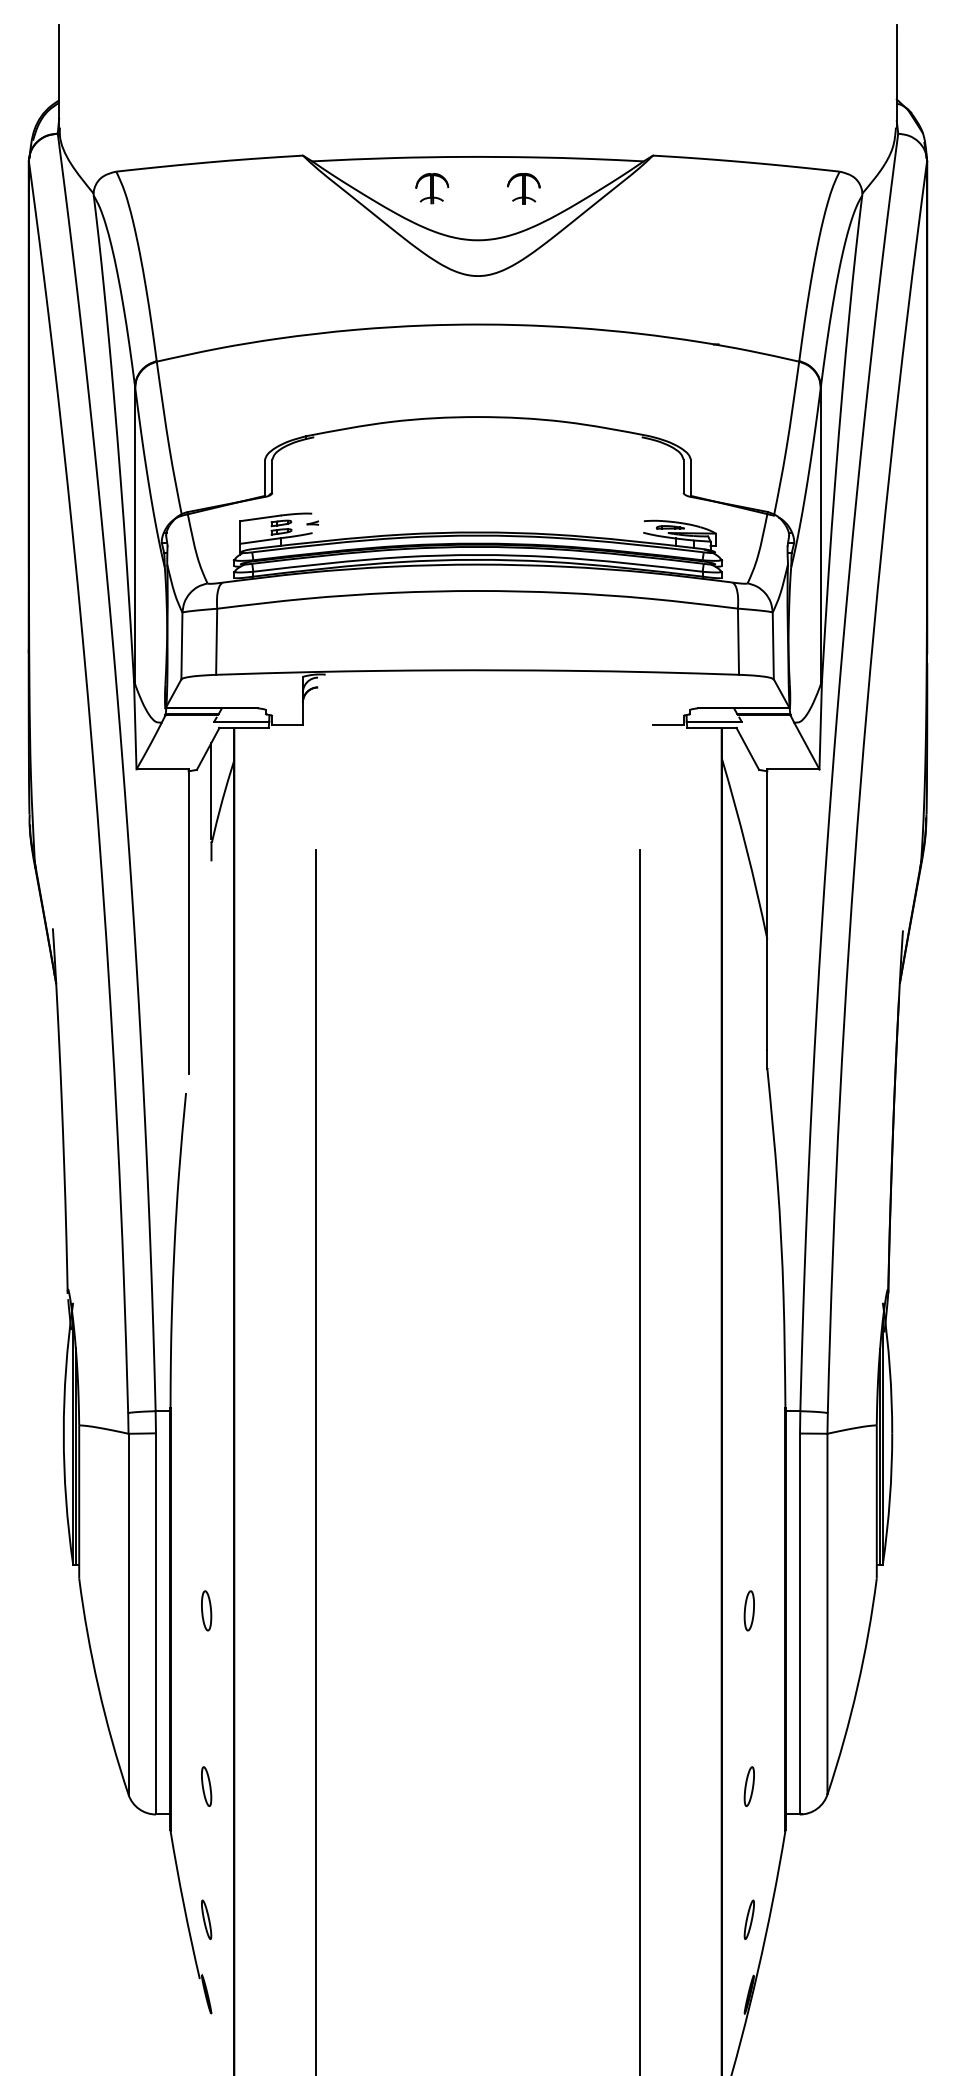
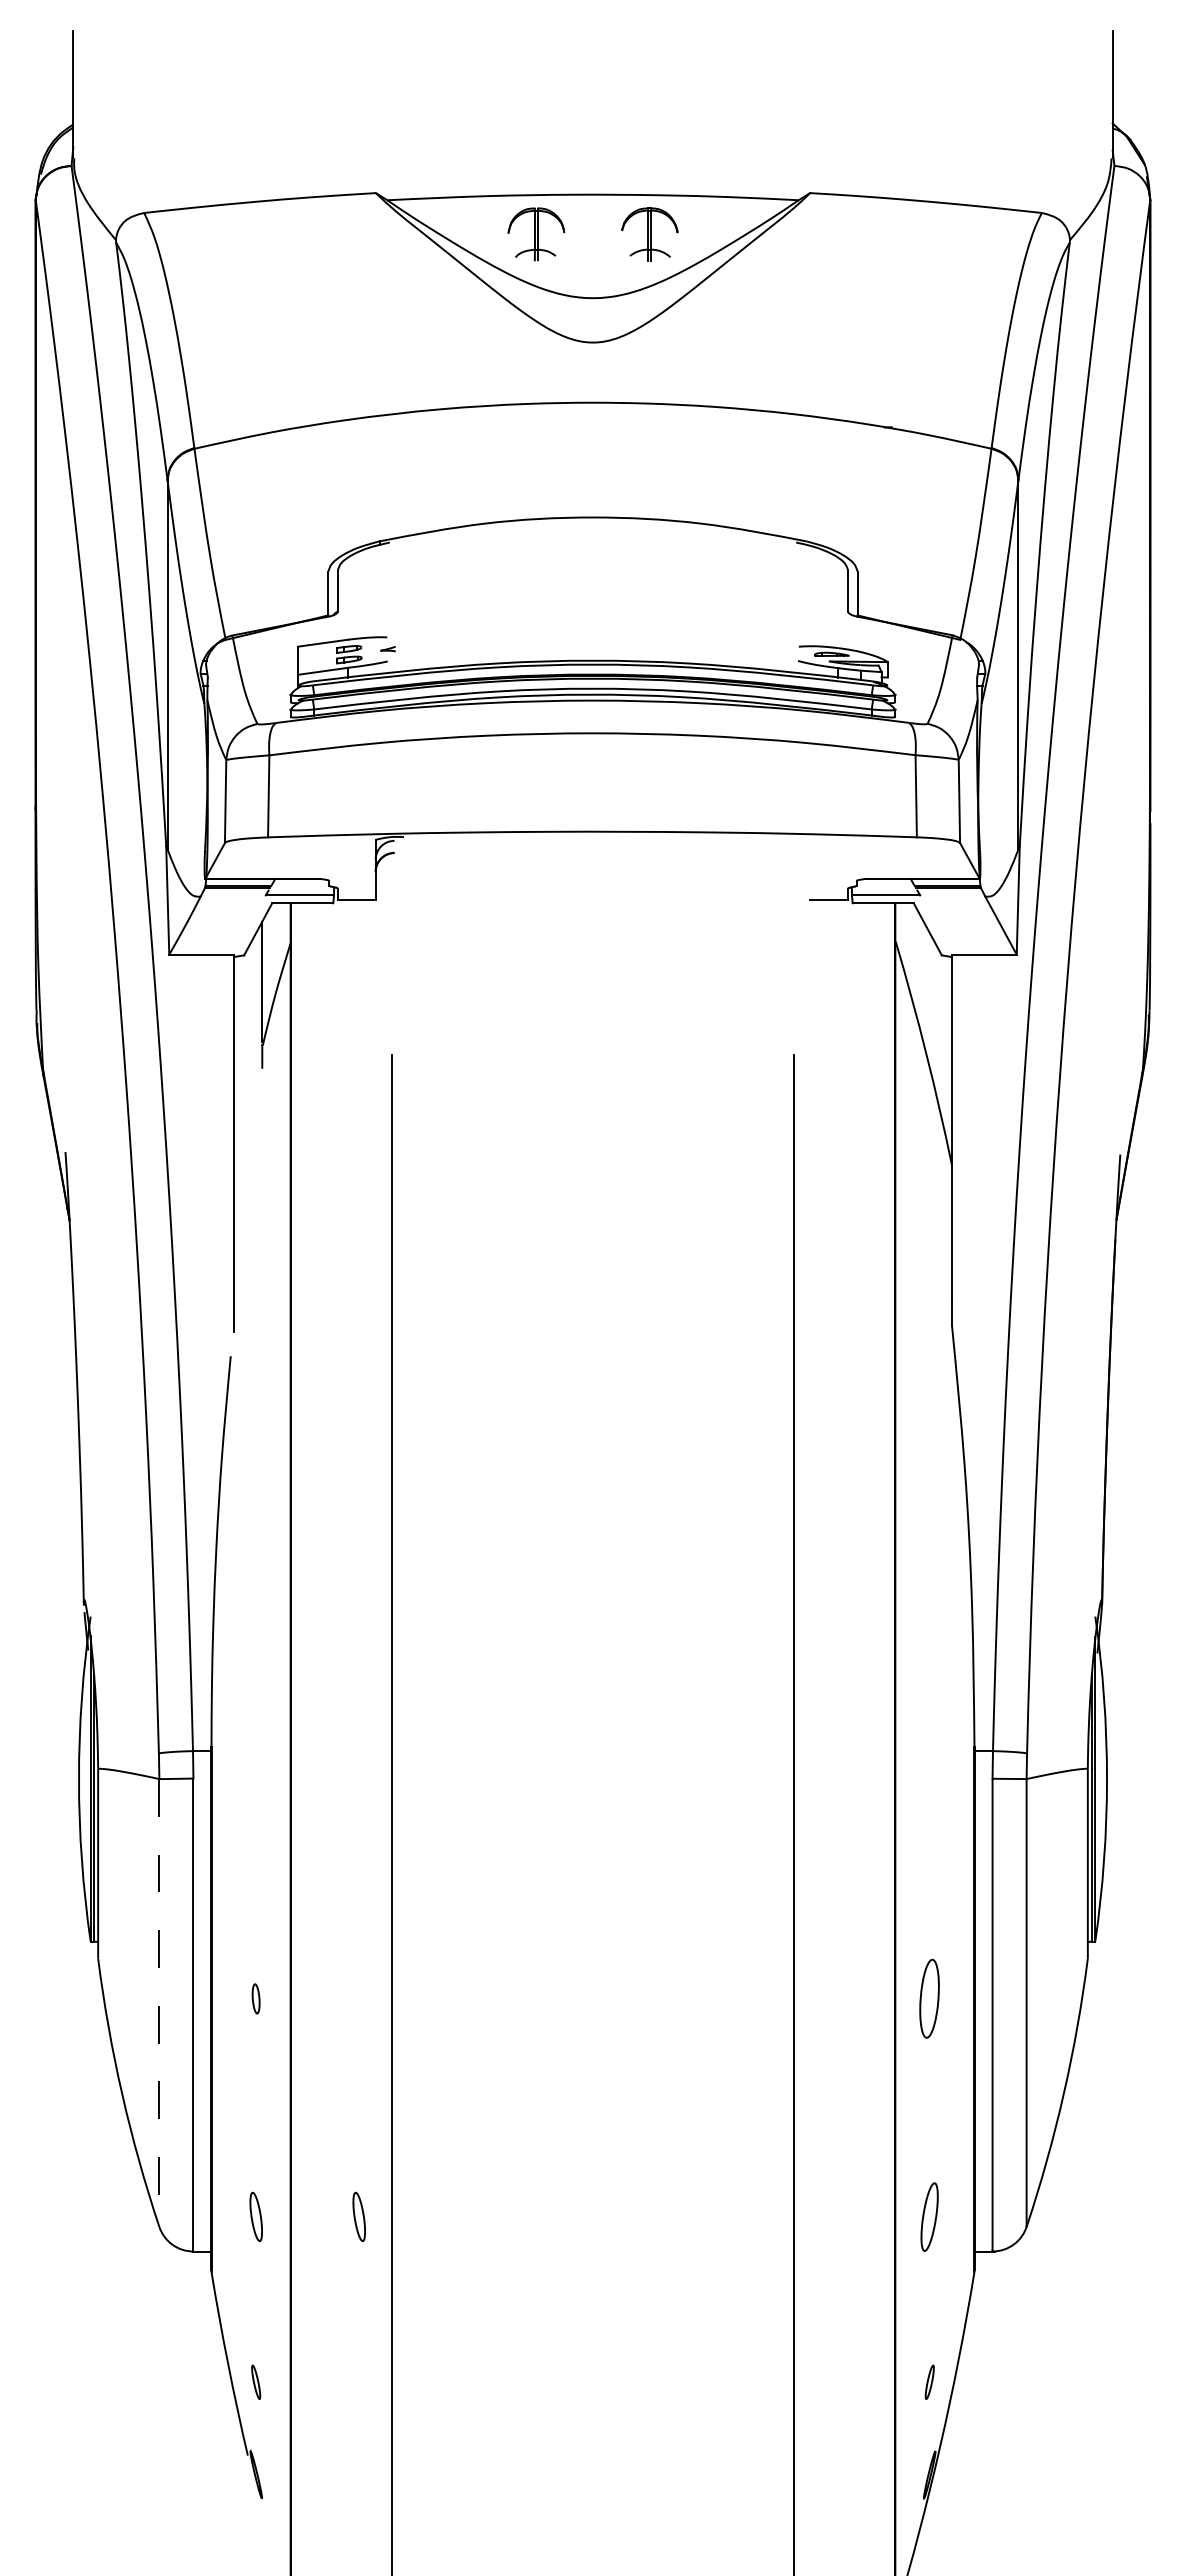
part: (431, 188) -> (535, 233), size x1.4
part: (523, 188) -> (649, 233), size x1.4
part: (206, 1610) -> (255, 1998), size x0.6
part: (749, 1610) -> (929, 1998), size x1.6
line: (128, 1614) -> (159, 2003), solid -> dashed
part: (289, 1786) -> (358, 2216), added
part: (749, 1786) -> (929, 2216), size x1.4
part: (206, 1920) -> (255, 2382), size x0.7
part: (749, 1920) -> (929, 2382), size x0.7

